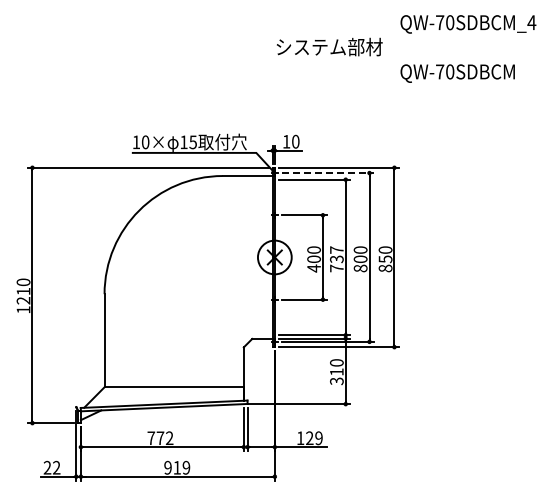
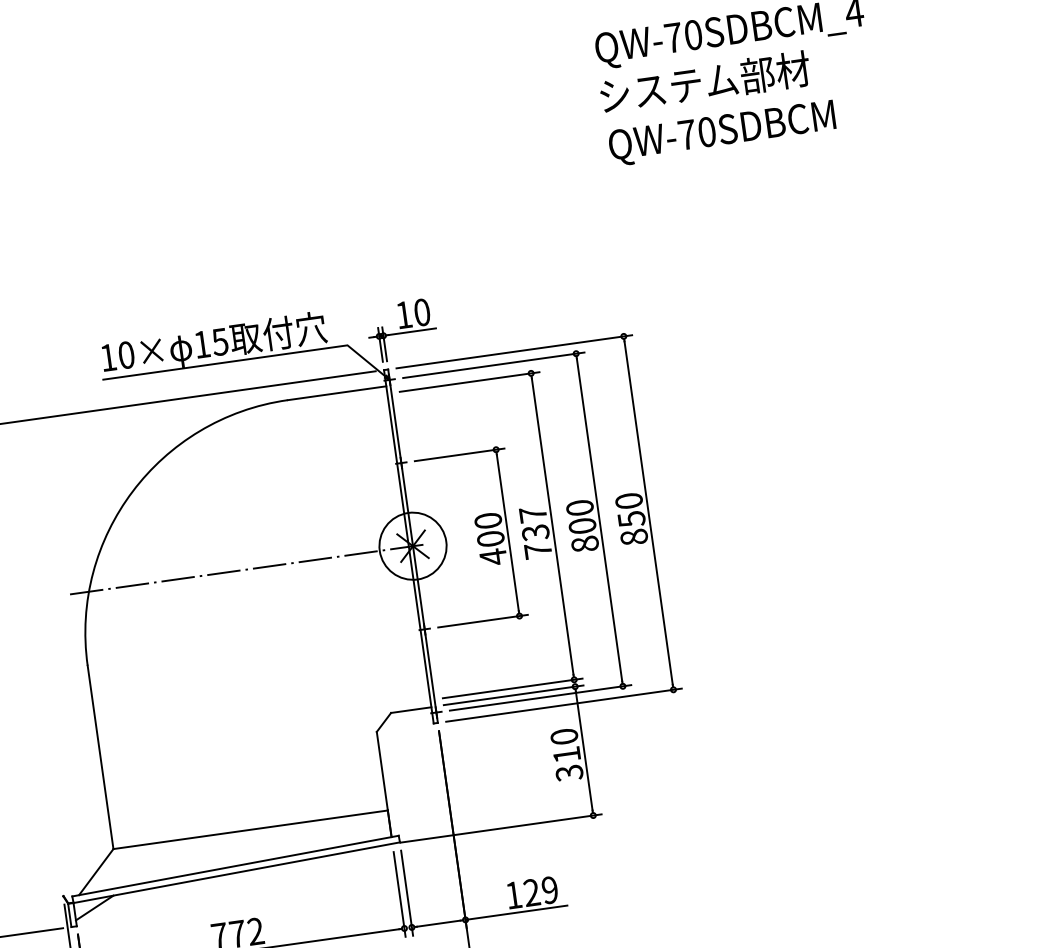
text: (329, 46) -> (704, 81), moved
line: (328, 173) -> (495, 365), dashed -> solid
line: (189, 257) -> (244, 569), added

